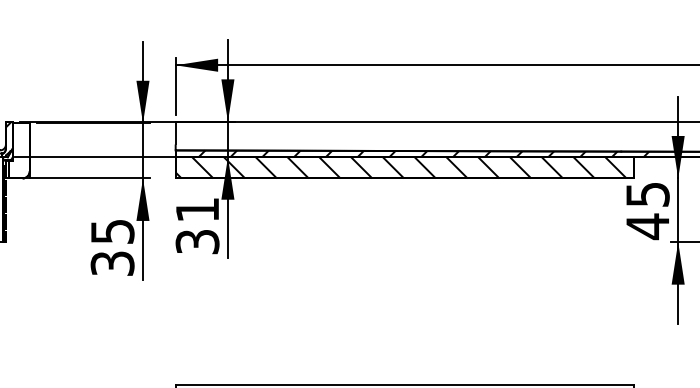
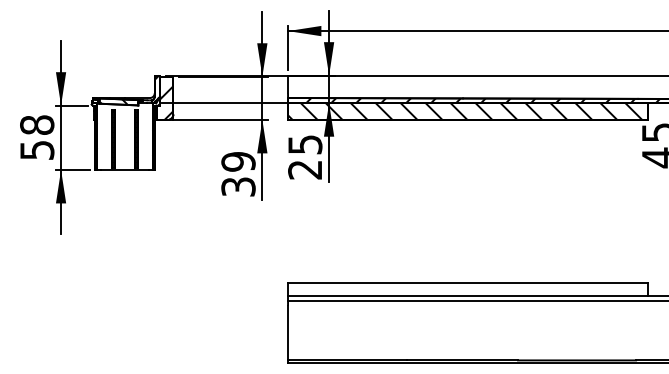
hatch: (20, 157) -> (166, 103), added
text: (197, 226) -> (305, 157), 31 -> 25
text: (112, 231) -> (238, 161), 35 -> 39

